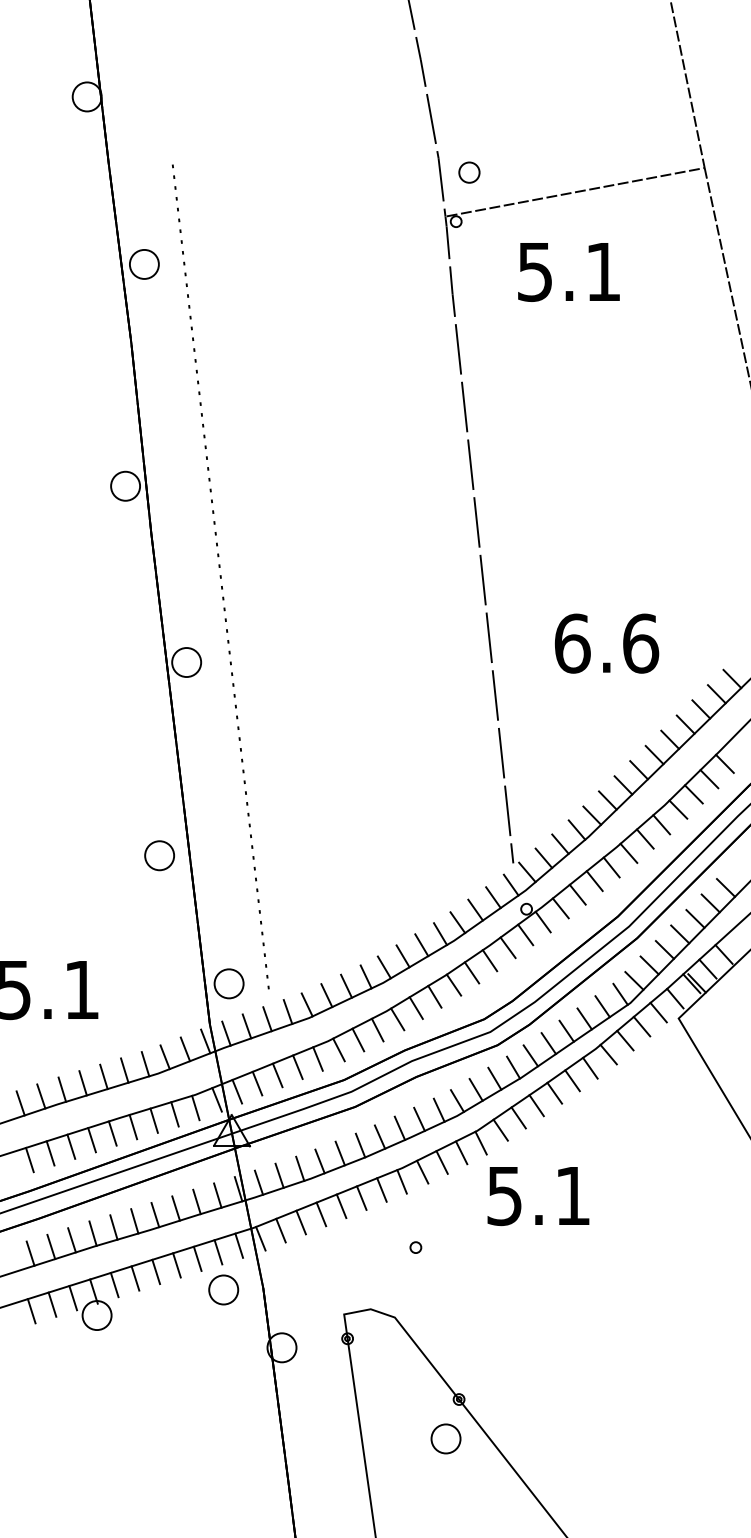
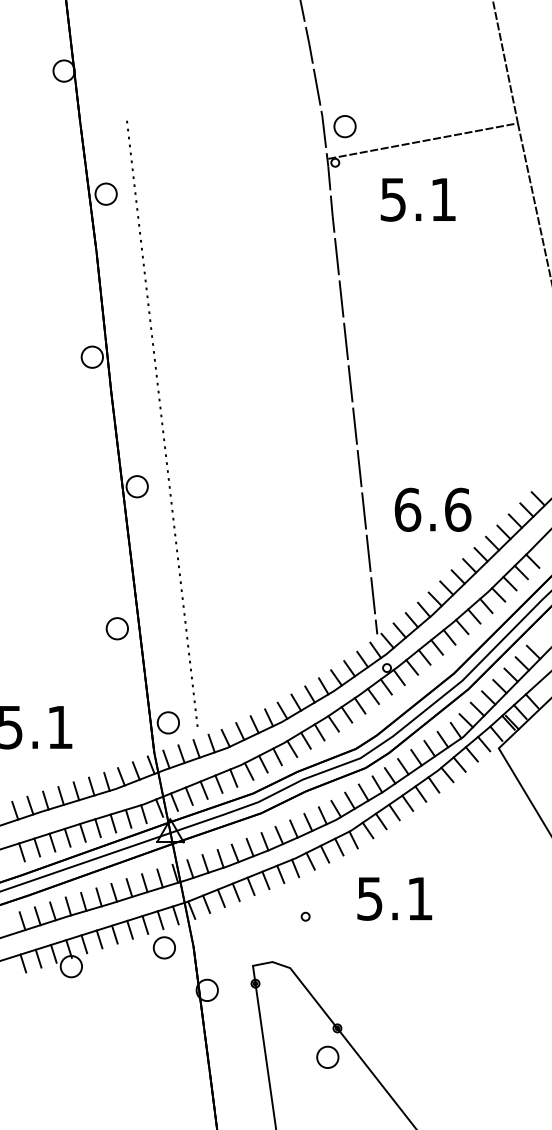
part: (468, 172) -> (344, 126), size x1.43
text: (606, 643) -> (432, 509), moved
text: (538, 1195) -> (394, 898), moved

